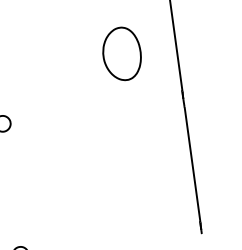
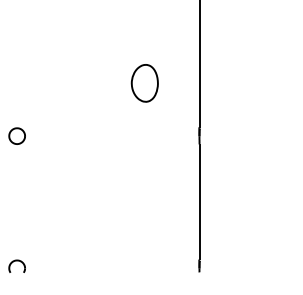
part: (121, 54) -> (144, 83), size x0.7

